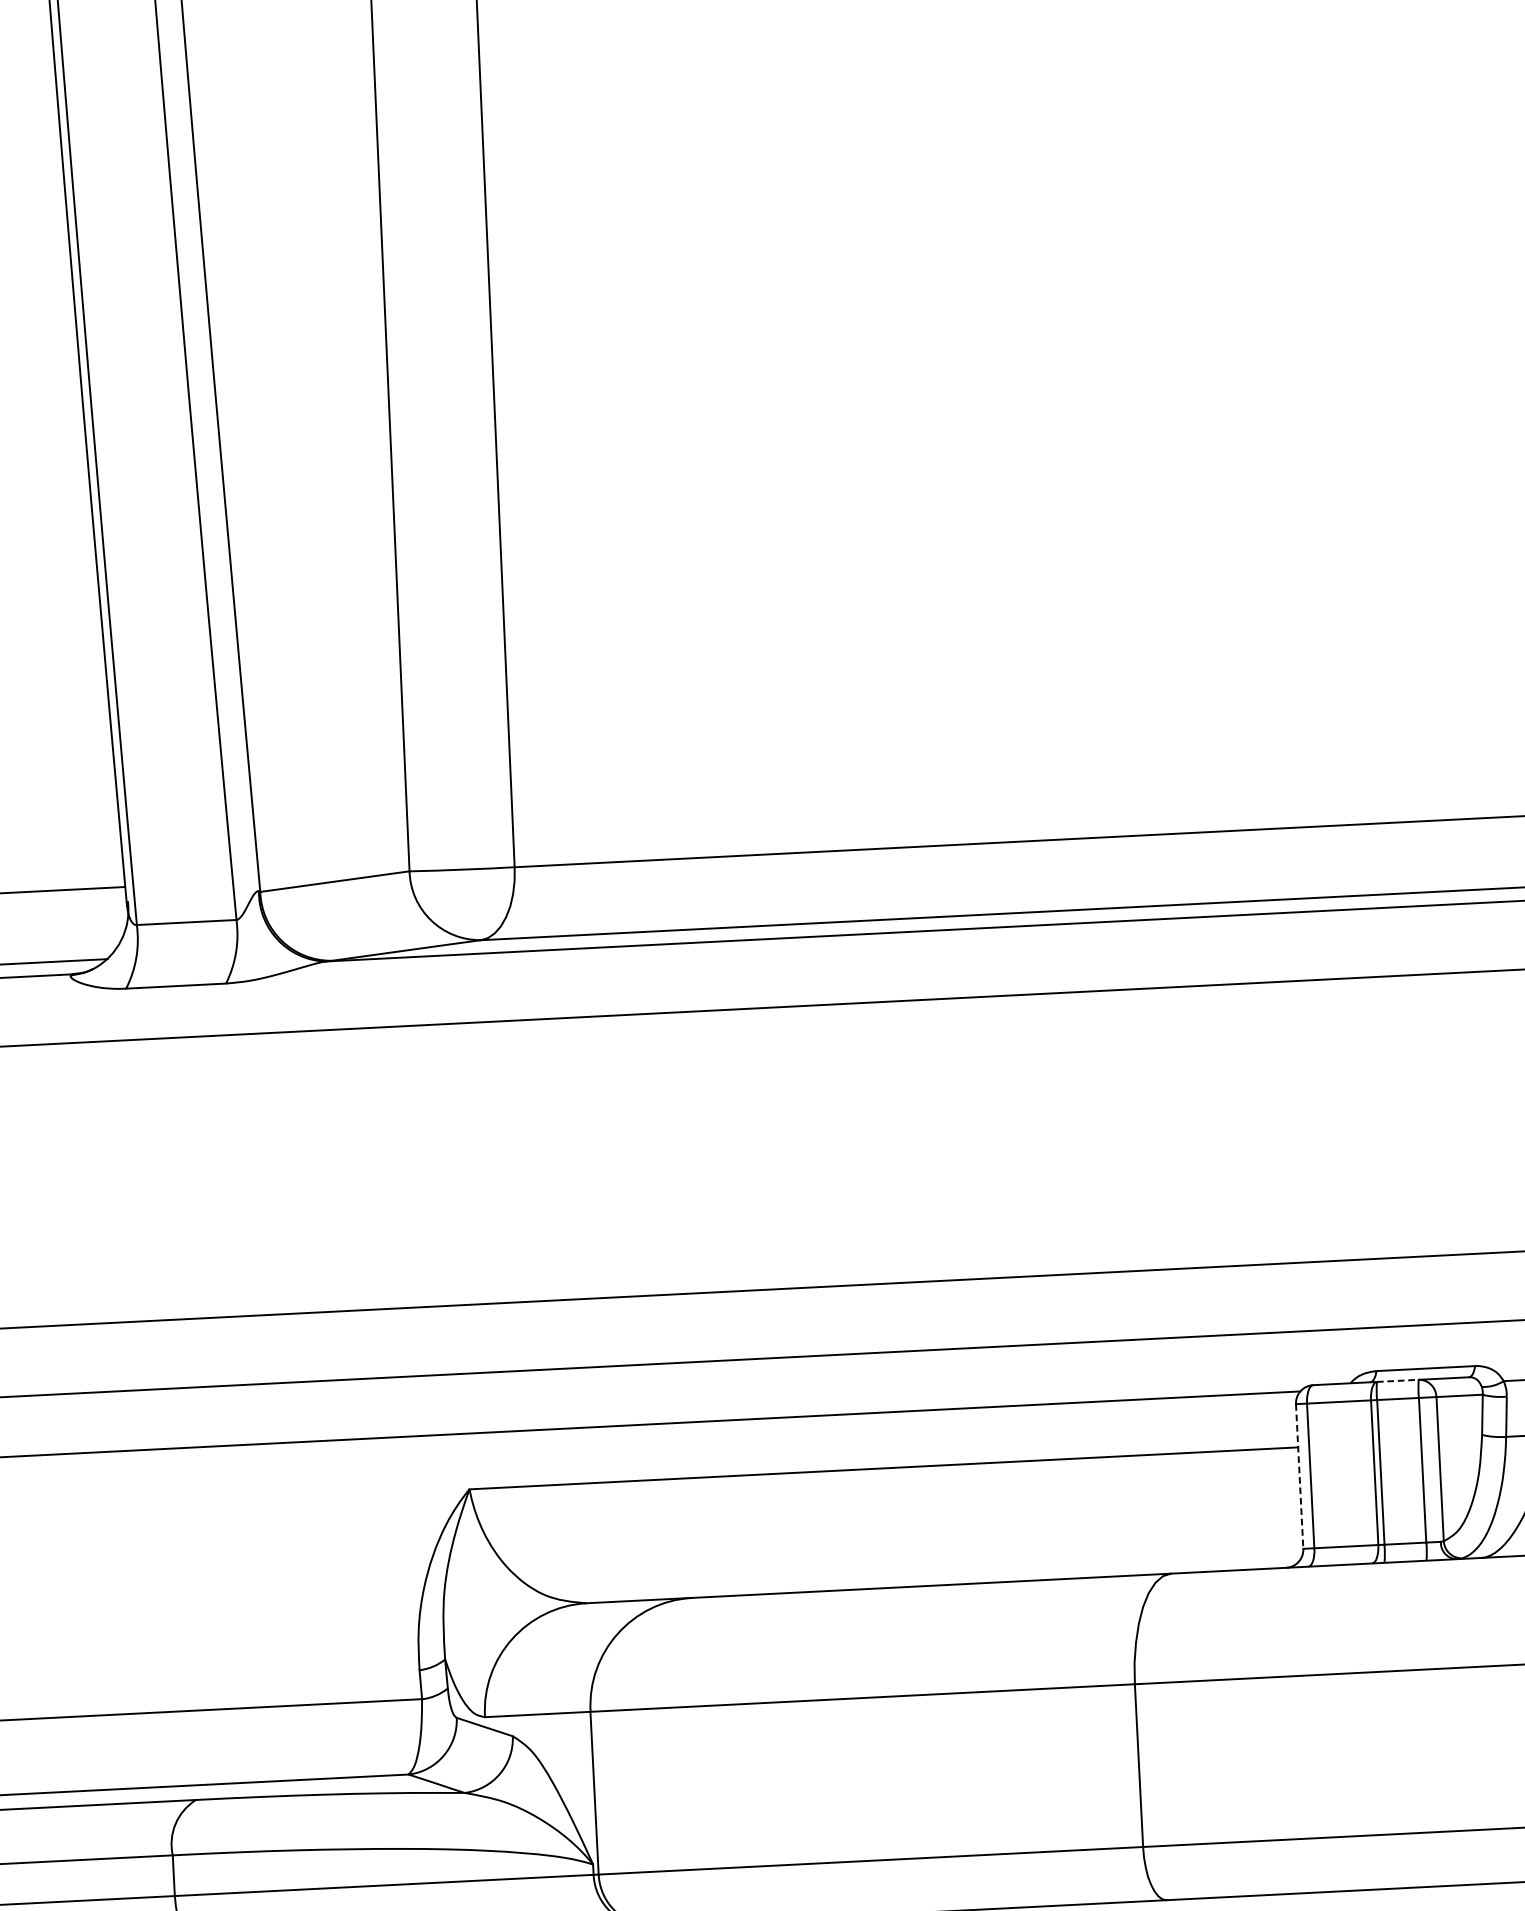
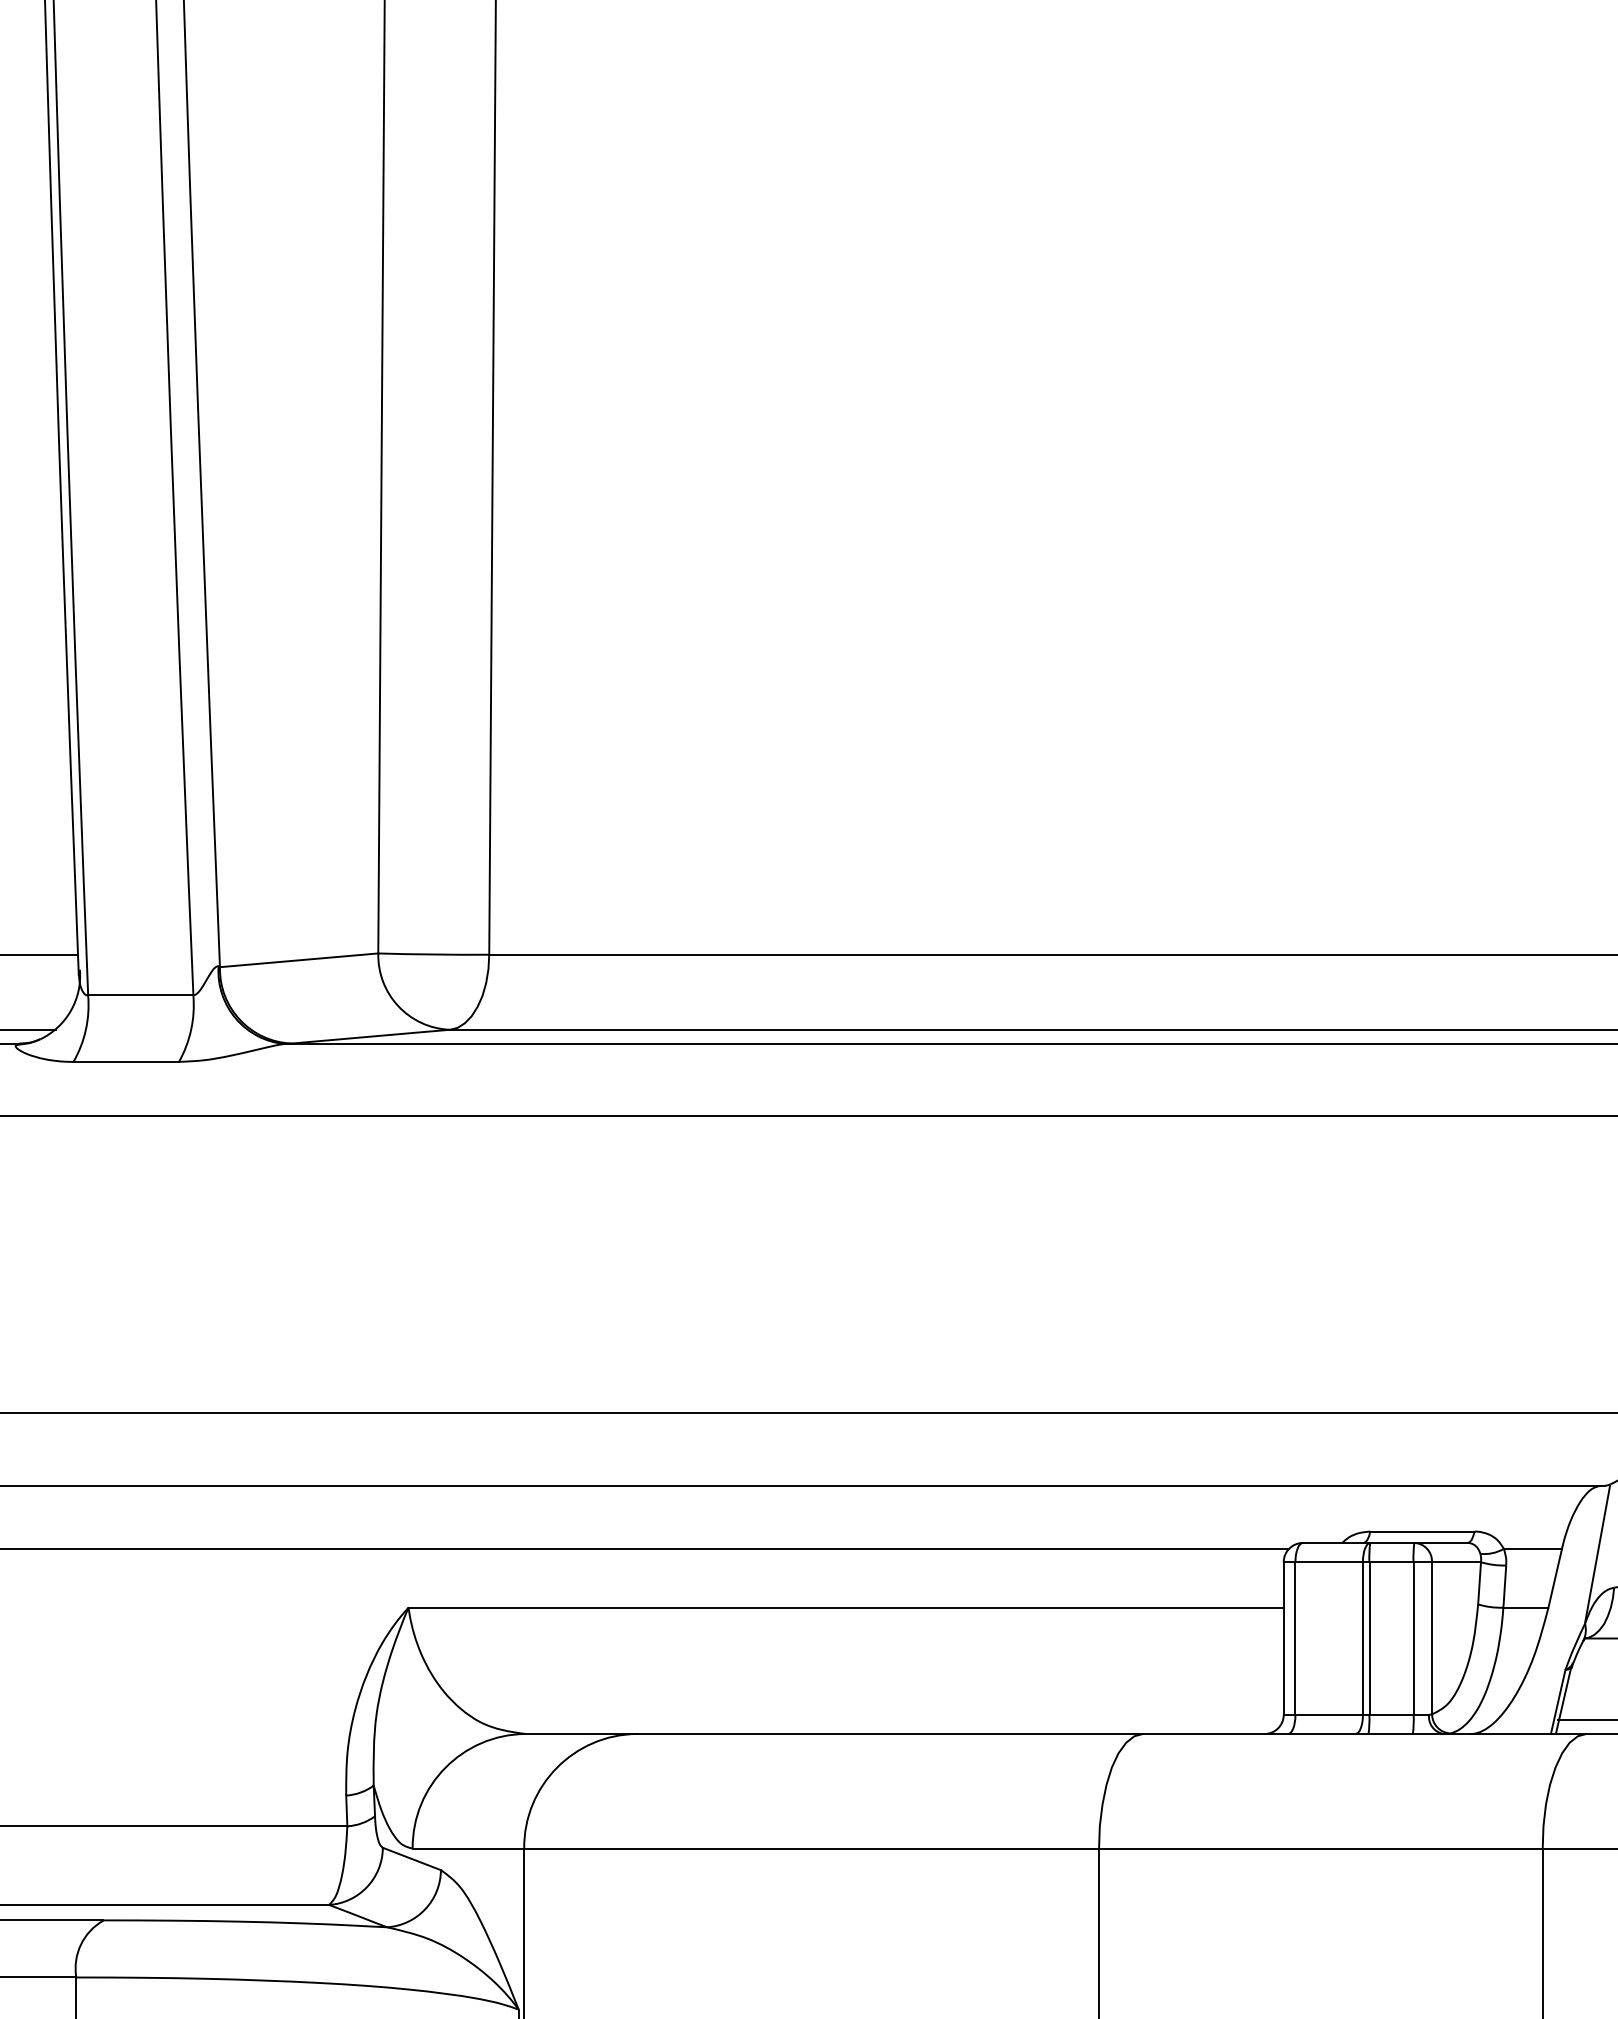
line: (1398, 1381) -> (1392, 1543), dashed -> solid
line: (1299, 1476) -> (1283, 1638), dashed -> solid

